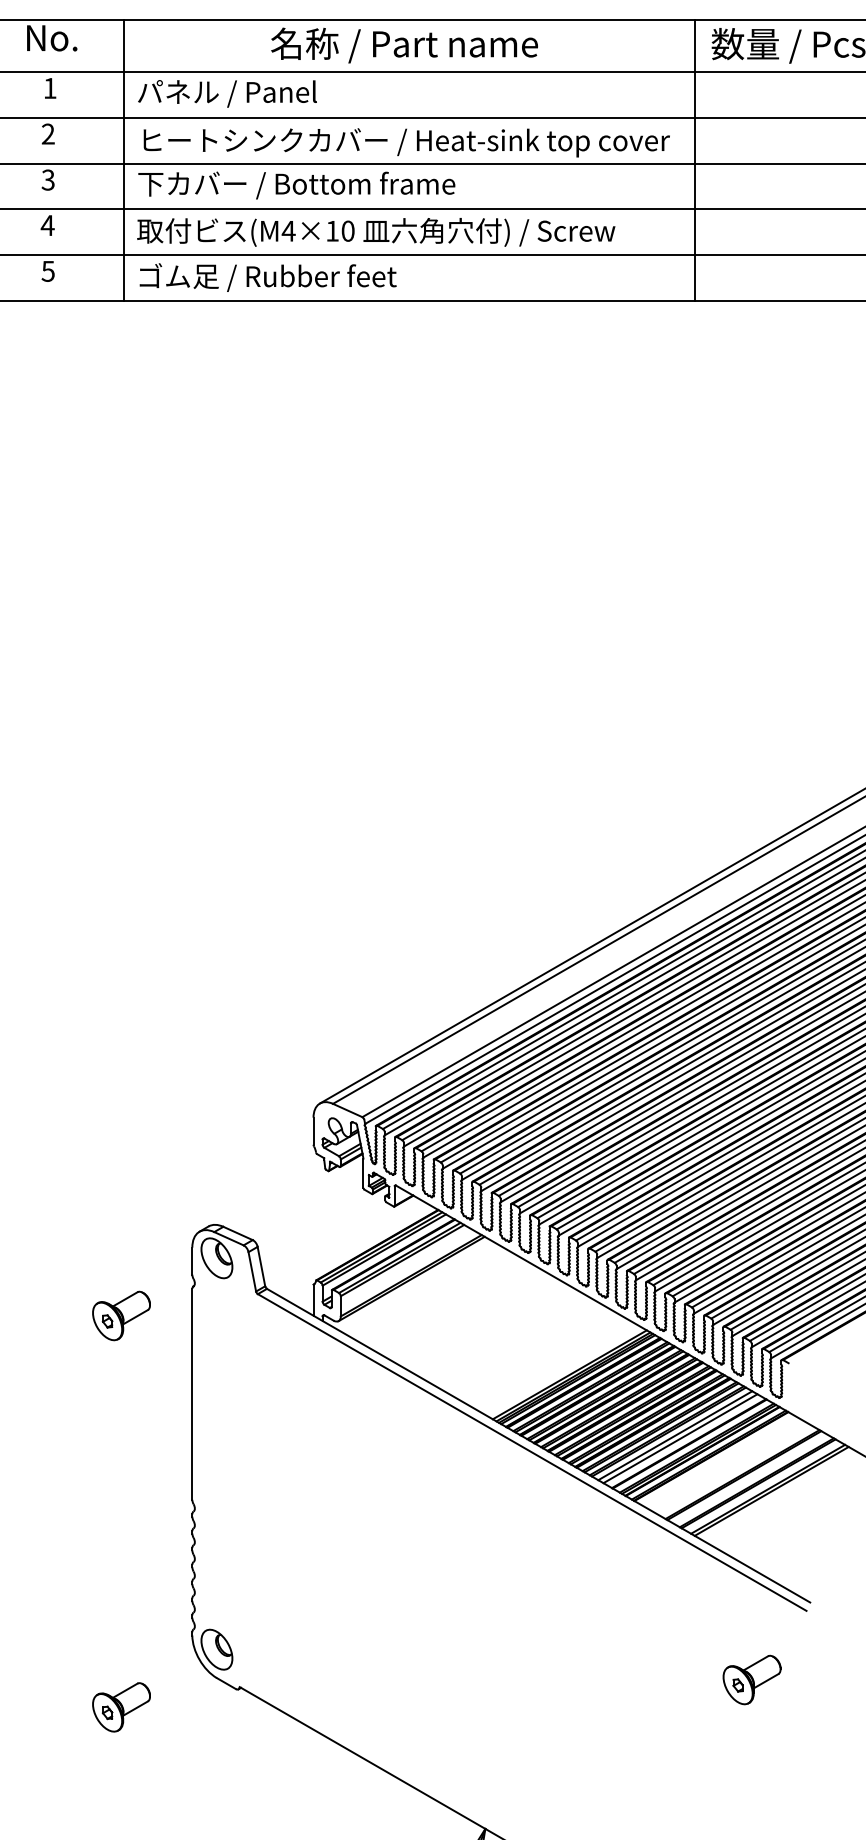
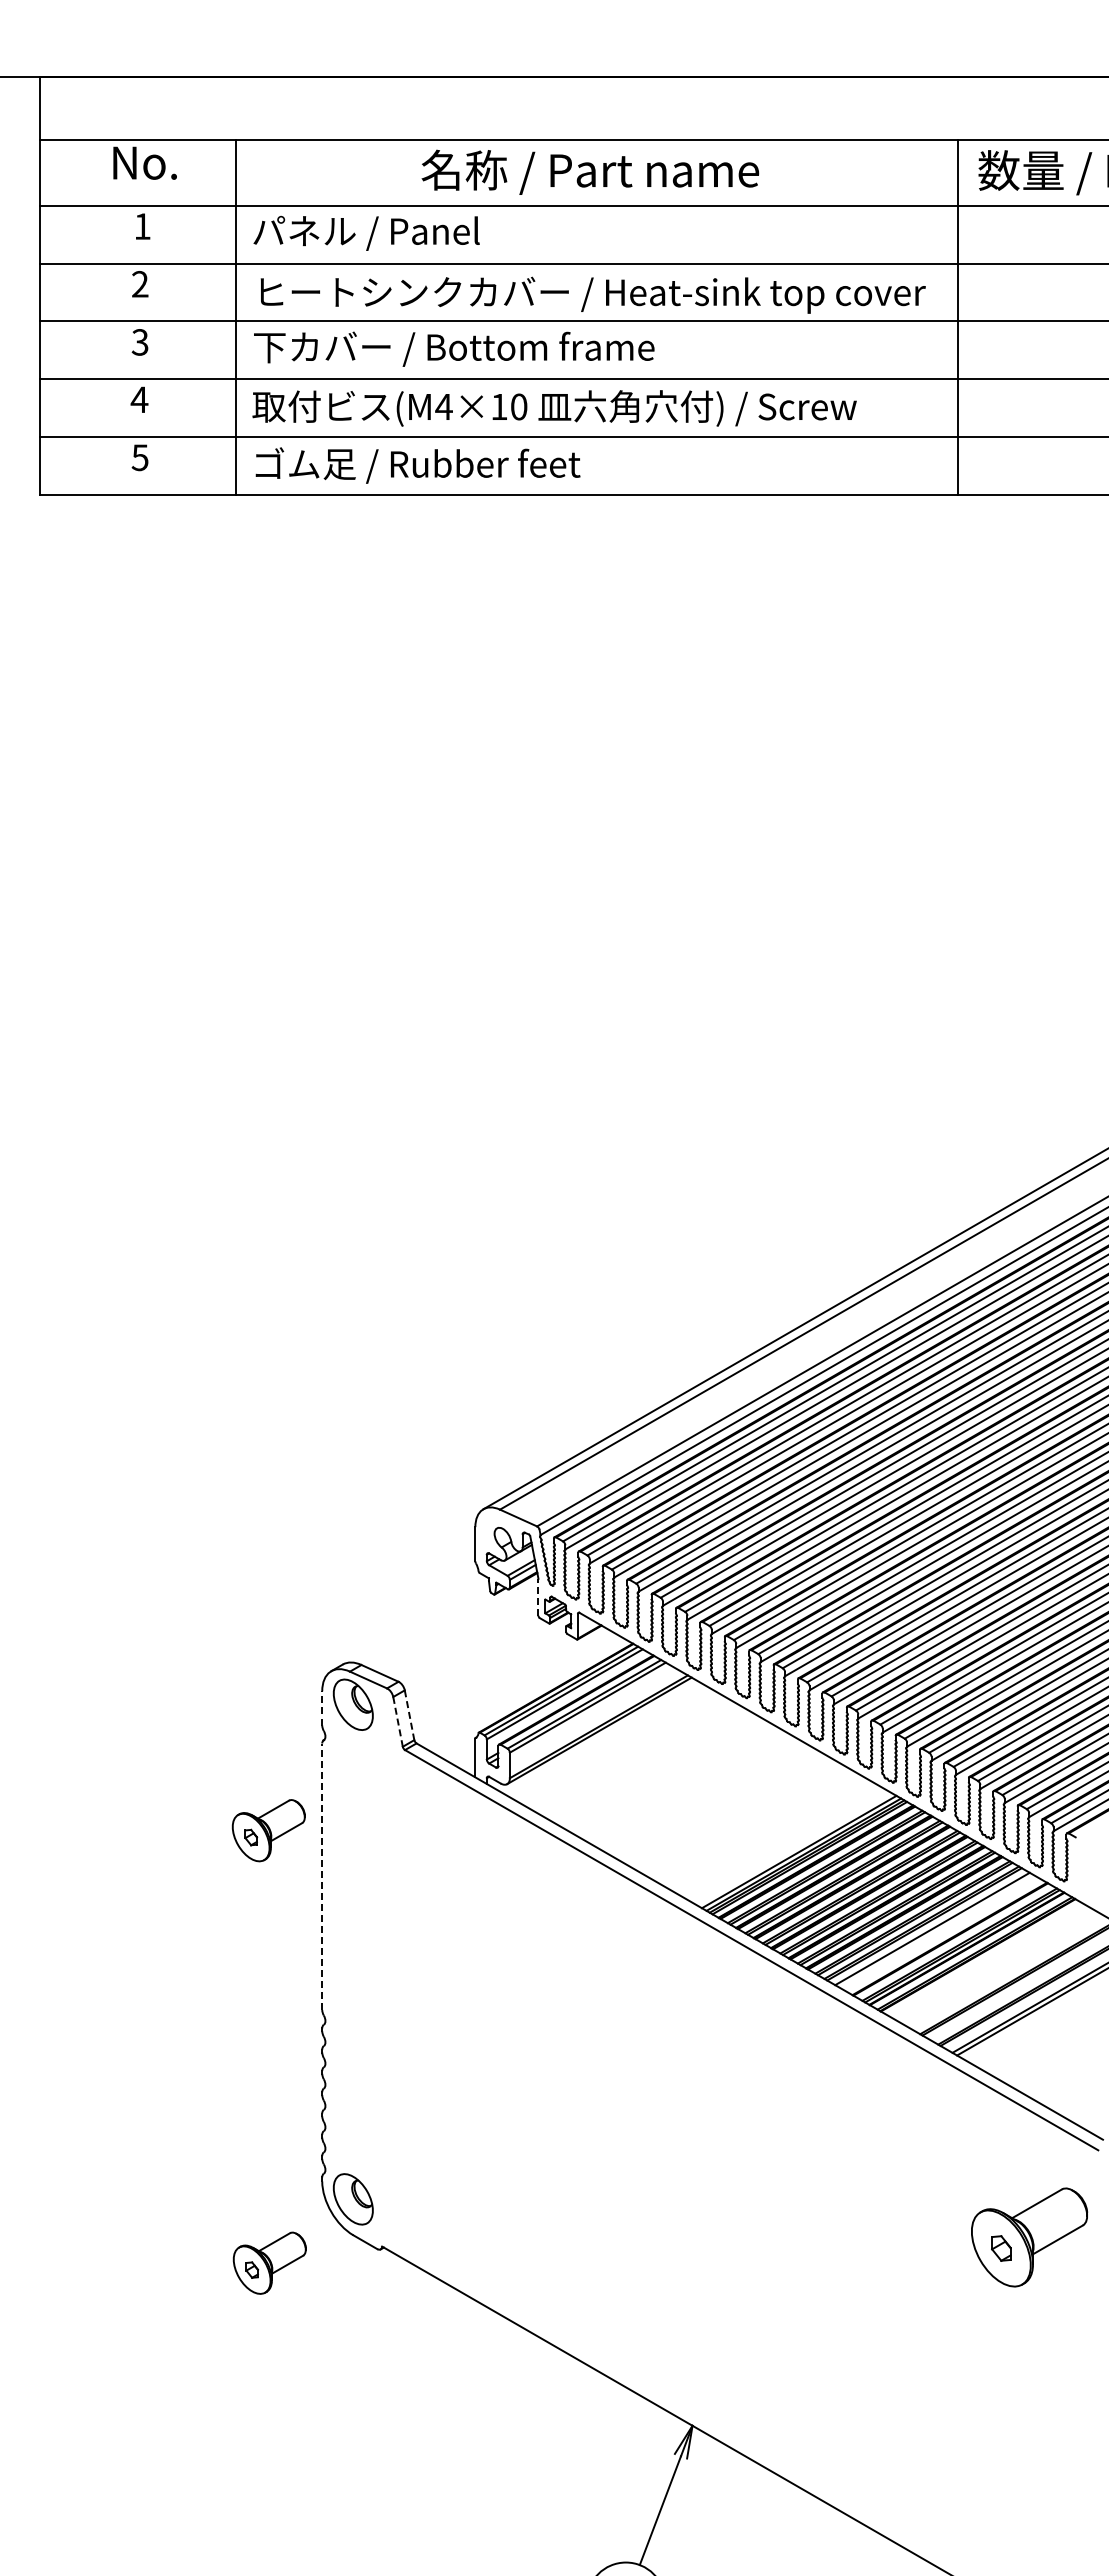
line: (363, 1172) -> (538, 1596), solid -> dashed
line: (192, 1260) -> (322, 1707), solid -> dashed
line: (261, 1266) -> (409, 1715), solid -> dashed
line: (252, 1272) -> (398, 1722), solid -> dashed
part: (121, 1315) -> (268, 1830), moved
line: (192, 1394) -> (322, 1876), solid -> dashed
line: (680, 1438) -> (938, 1932), removed
part: (752, 1679) -> (1029, 2237), size x1.6
part: (121, 1706) -> (269, 2262), moved

